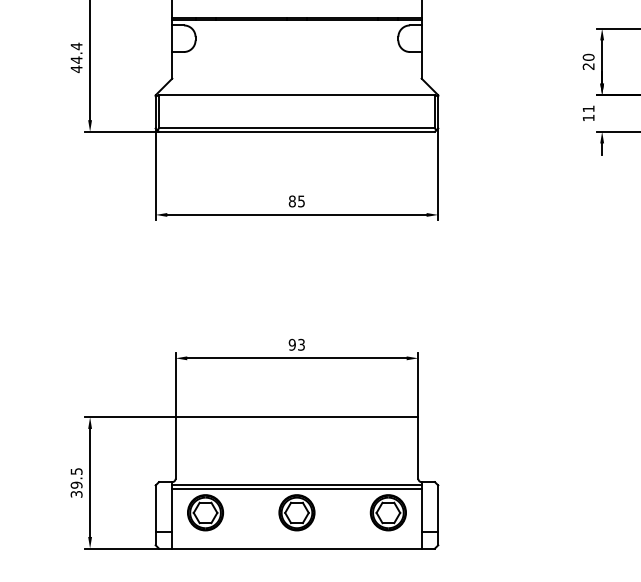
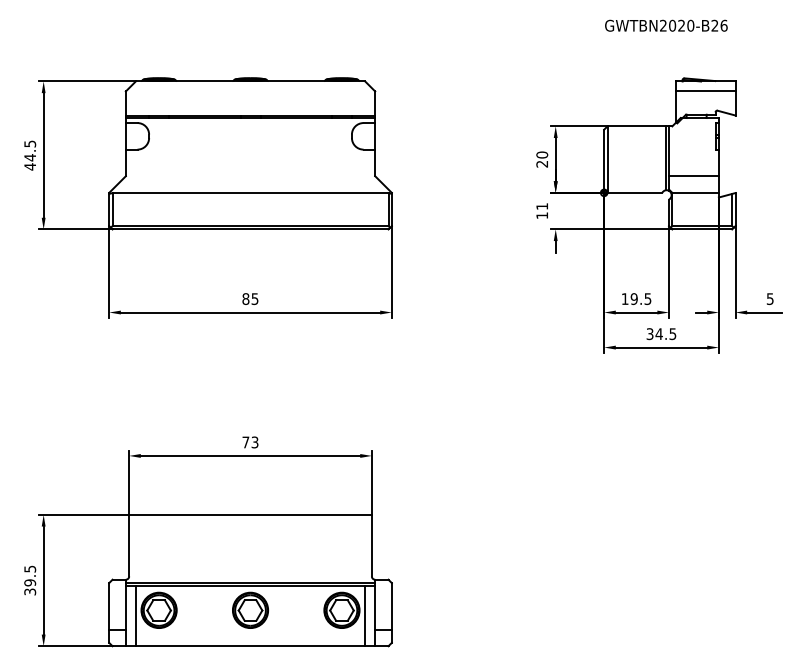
text: (76, 45) -> (30, 143), 44.4 -> 44.5
text: (291, 344) -> (245, 442), 93 -> 73
line: (181, 518) -> (135, 616), added
line: (411, 518) -> (365, 616), added

